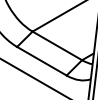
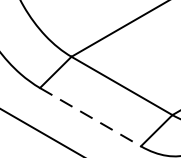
line: (41, 61) -> (89, 117), solid -> dashed

